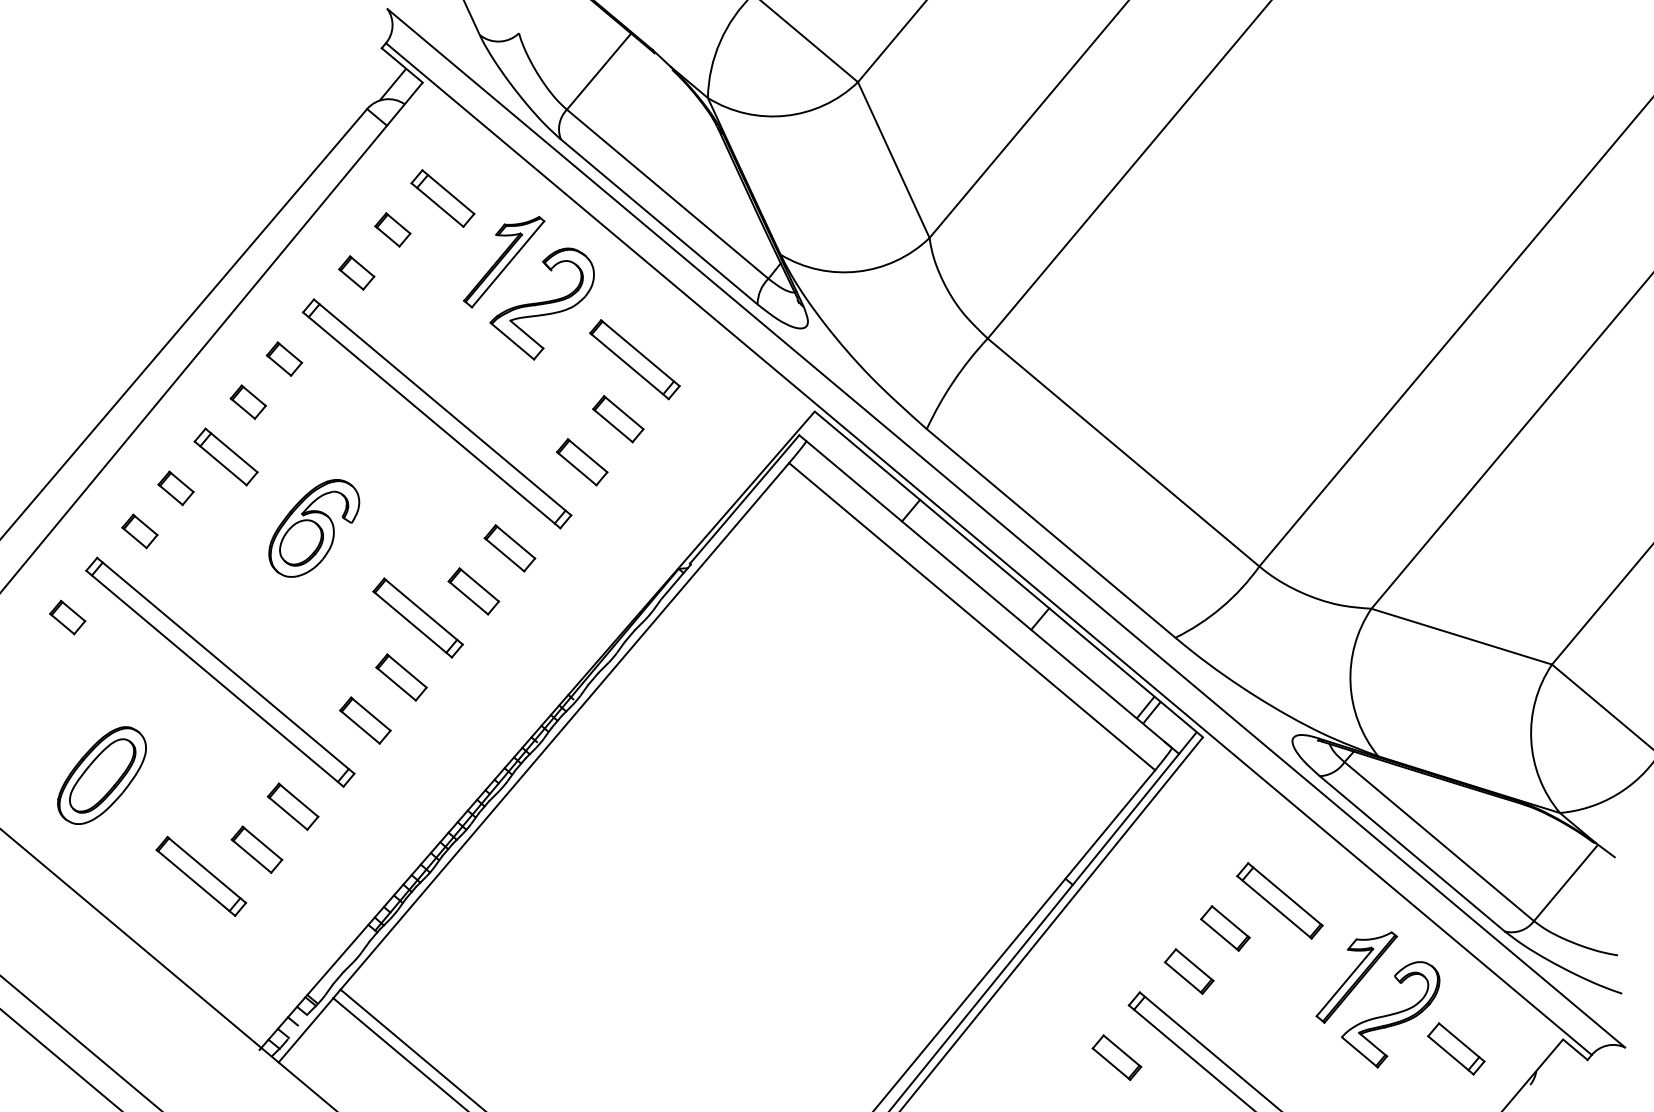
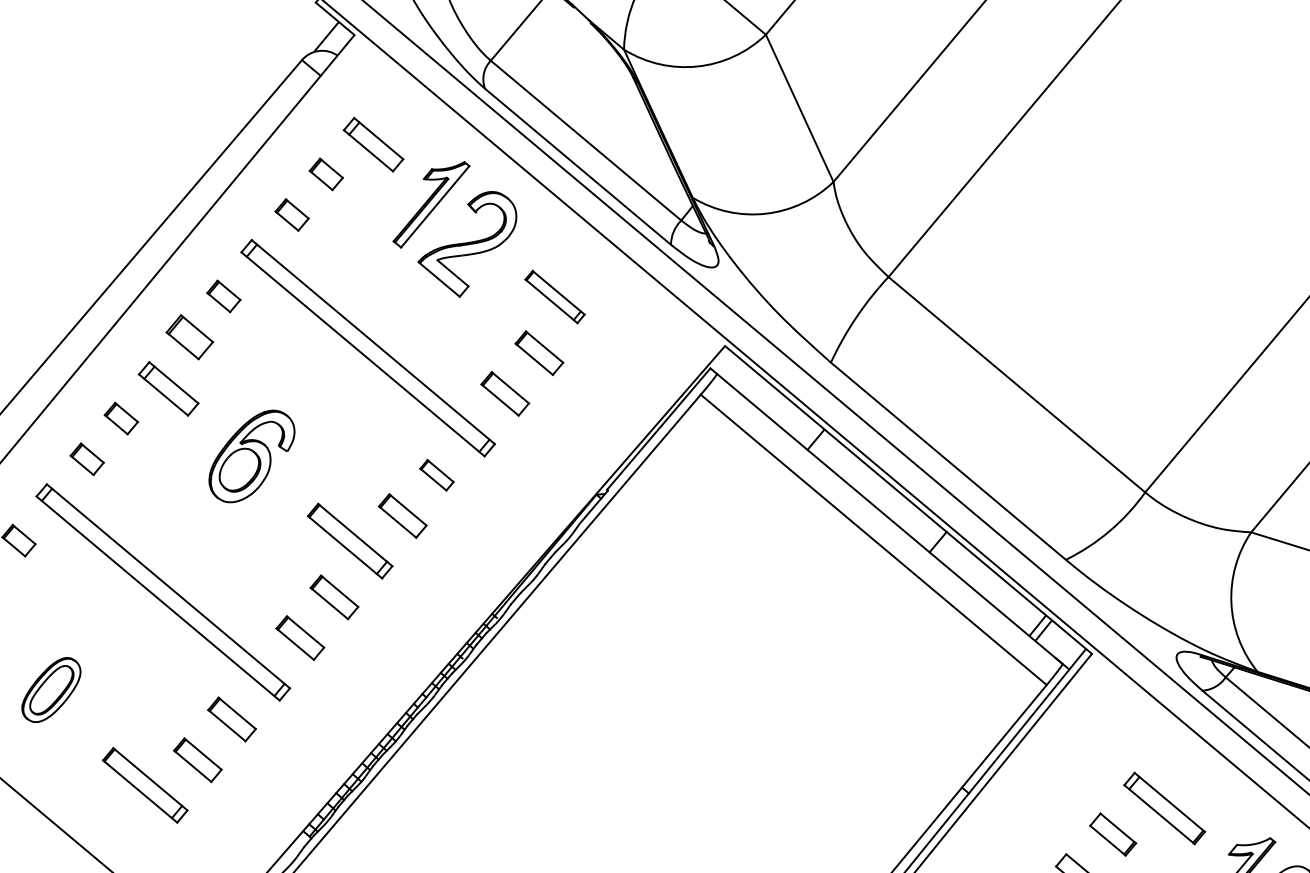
part: (634, 359) -> (554, 296), size x0.7
part: (247, 401) -> (188, 336), size x1.4
part: (509, 548) -> (436, 475), size x0.7
part: (101, 775) -> (50, 689), size x0.7

